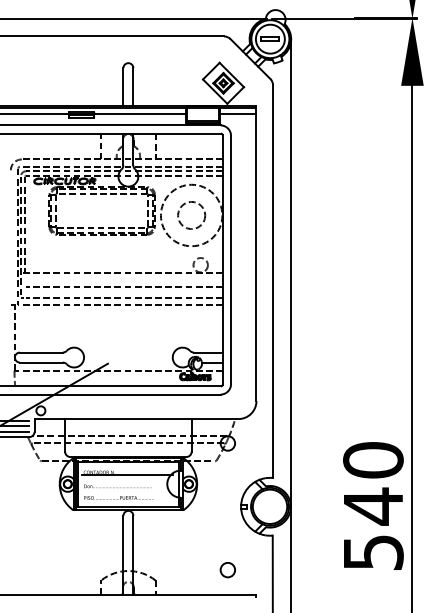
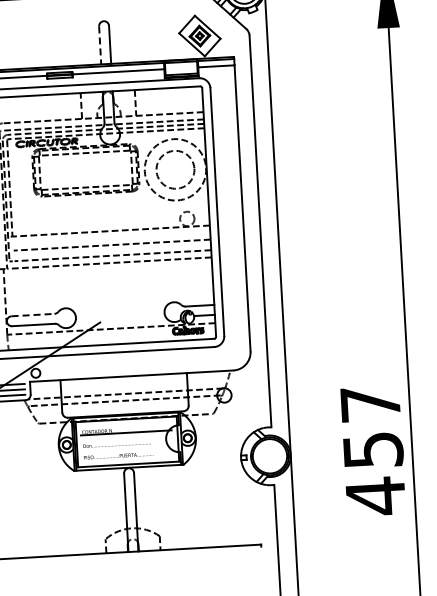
line: (123, 87) -> (100, 45), solid -> dashed
circle: (191, 215) -> (175, 169), size x1.4
line: (41, 352) -> (33, 314), solid -> dashed
text: (373, 507) -> (373, 451), 540 -> 457
circle: (227, 570) -> (231, 522), removed

